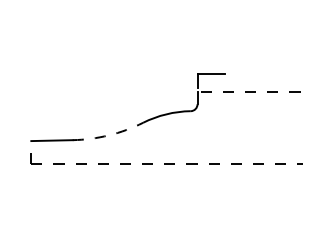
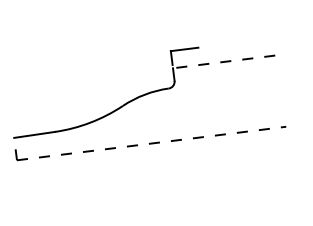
arc: (108, 135) -> (90, 122), dashed -> solid

